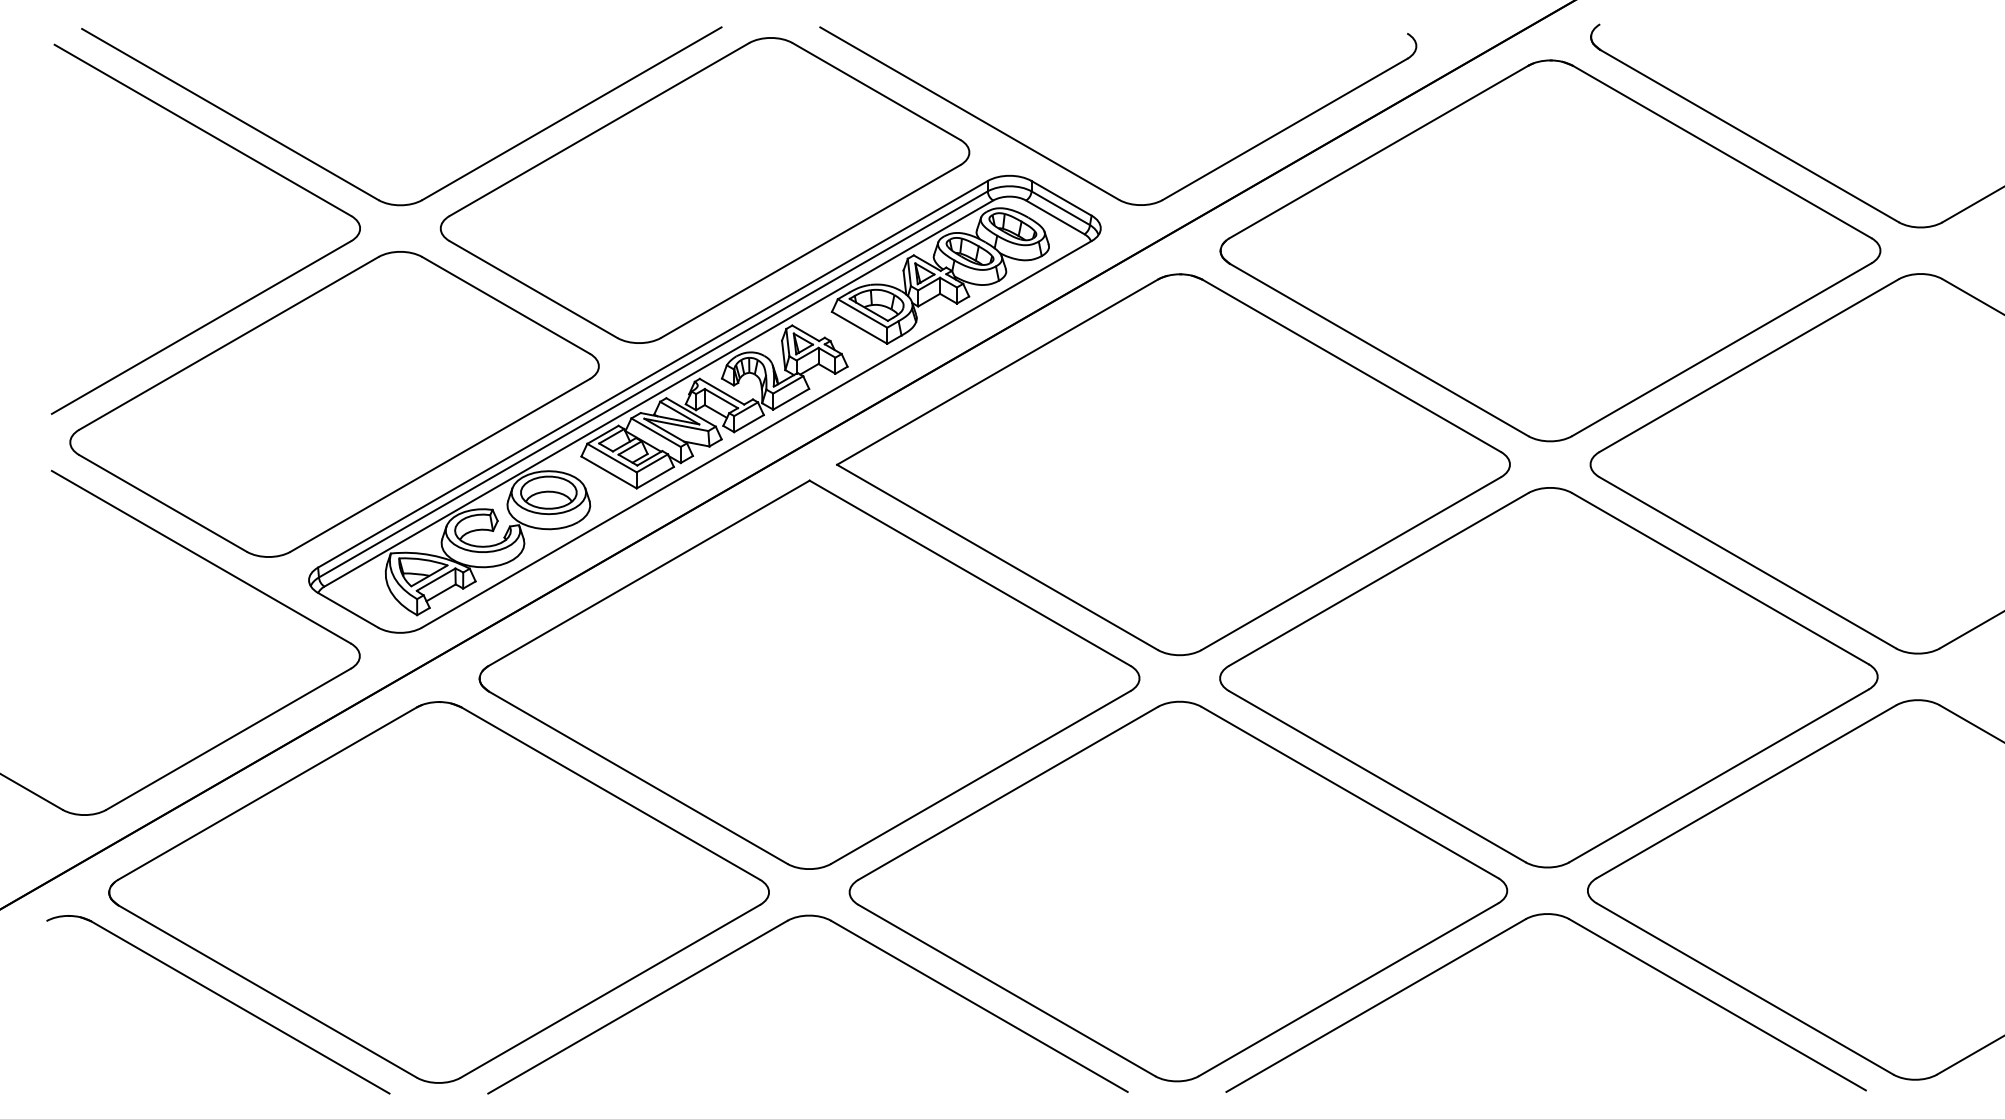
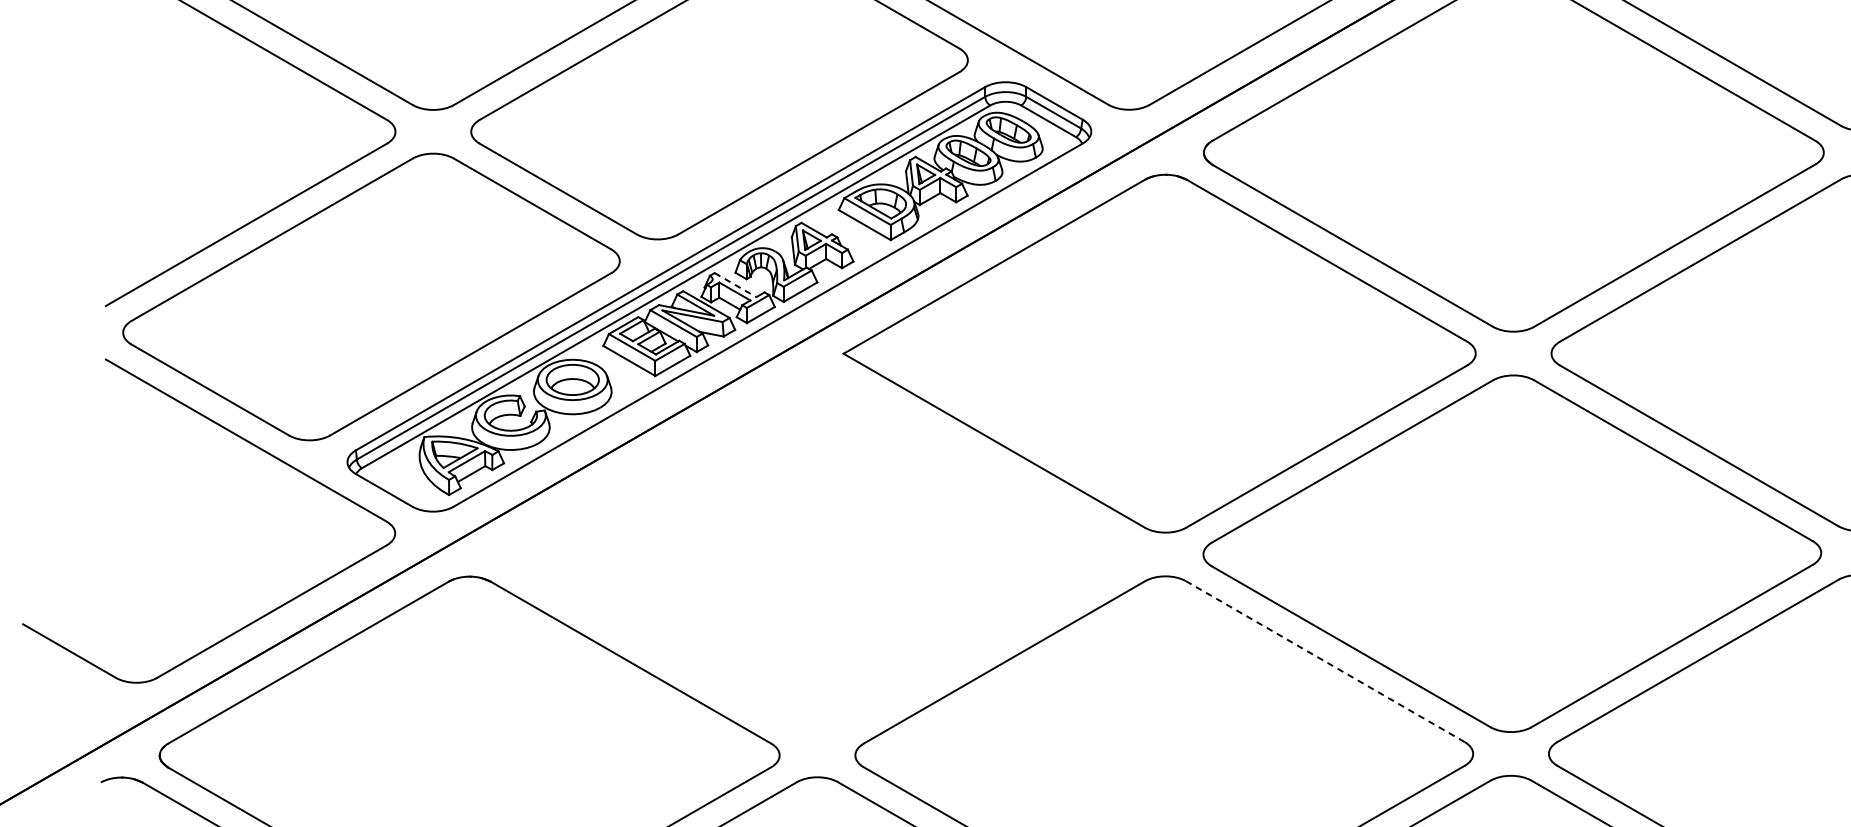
line: (722, 391) -> (735, 284), solid -> dashed
part: (809, 674) -> (817, 550), removed
line: (1349, 792) -> (1325, 661), solid -> dashed

